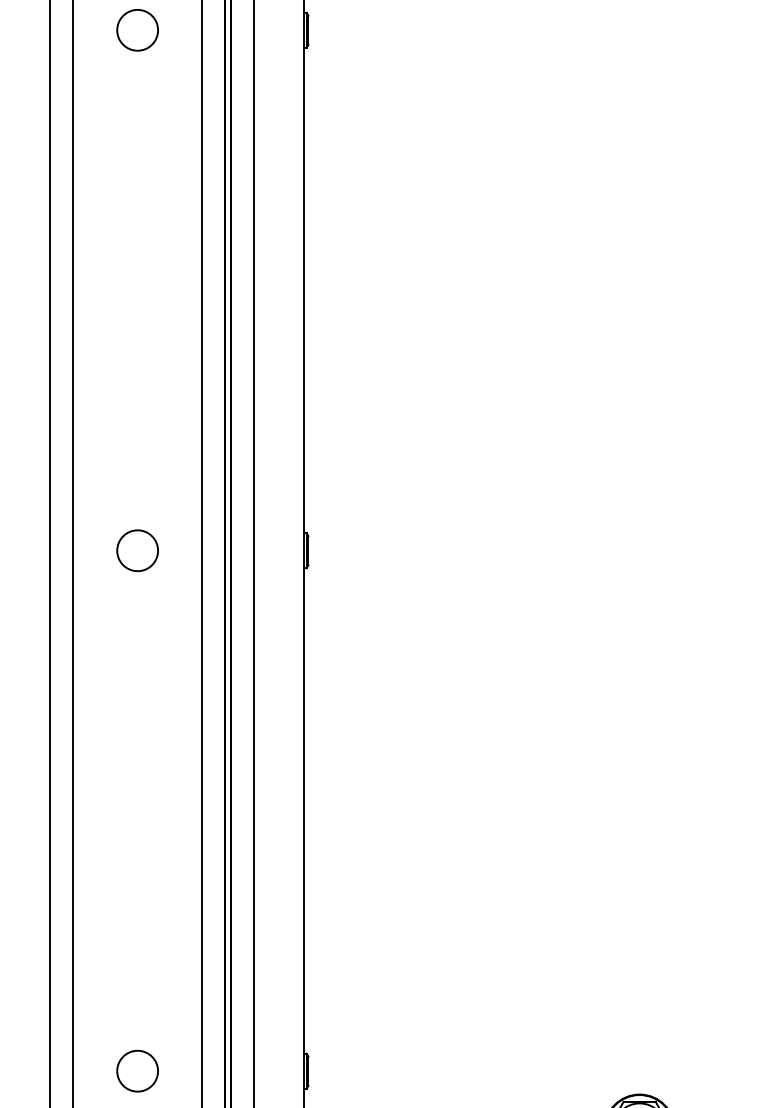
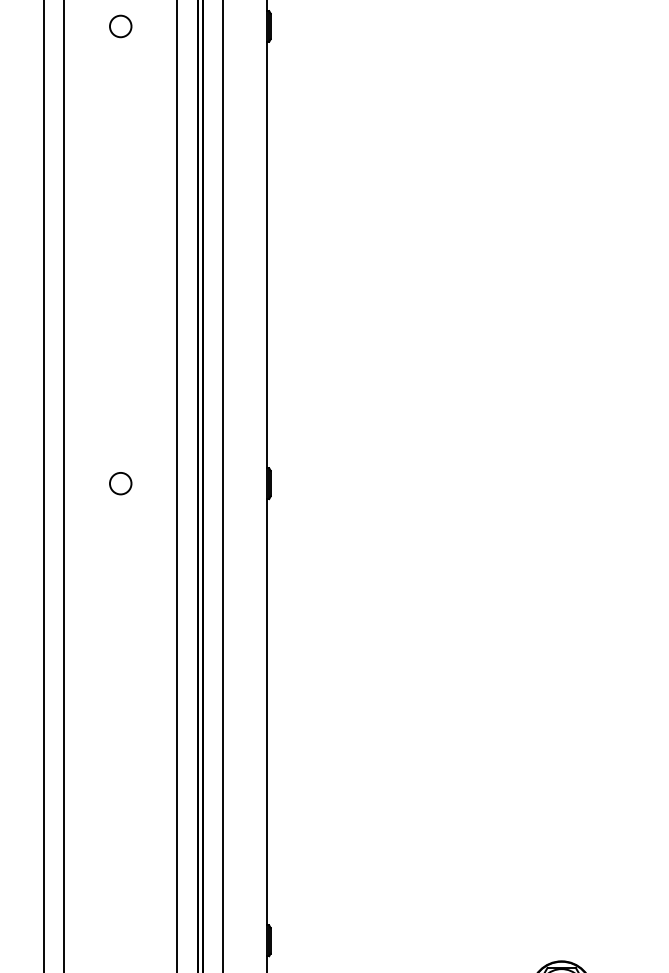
circle: (137, 30) -> (120, 26), size x0.6
circle: (137, 550) -> (120, 483), size x0.6
circle: (137, 1070) -> (120, 940), removed

